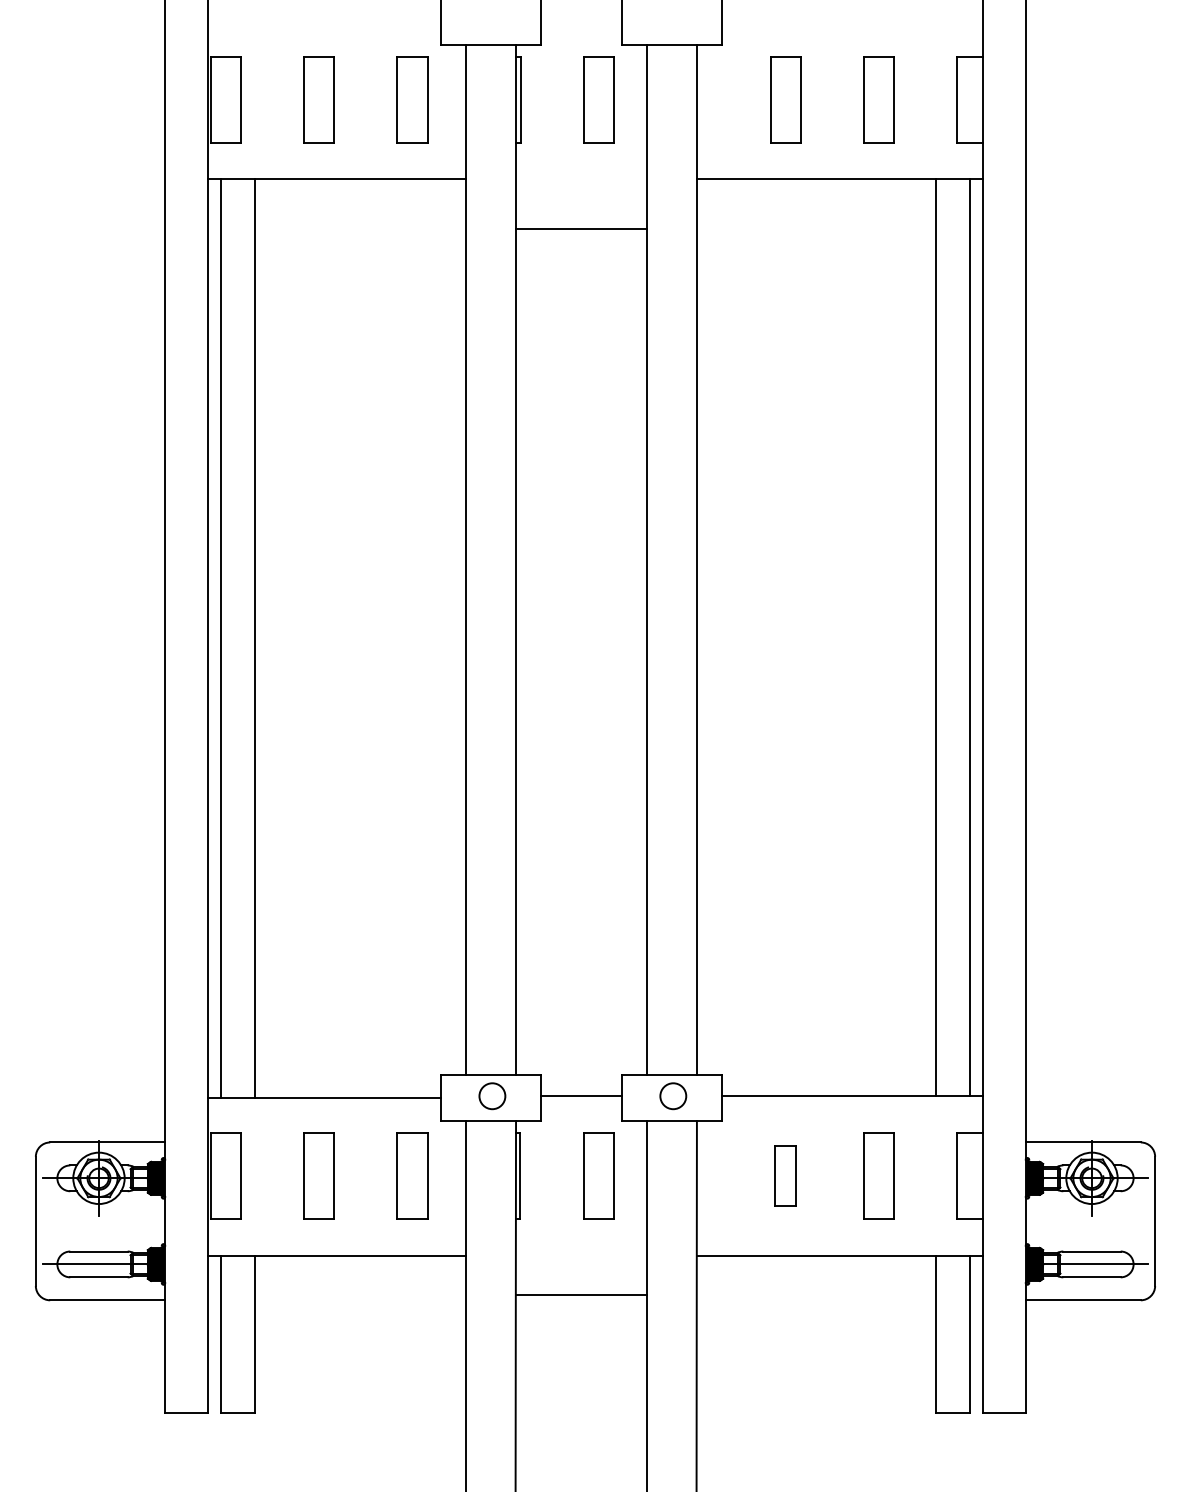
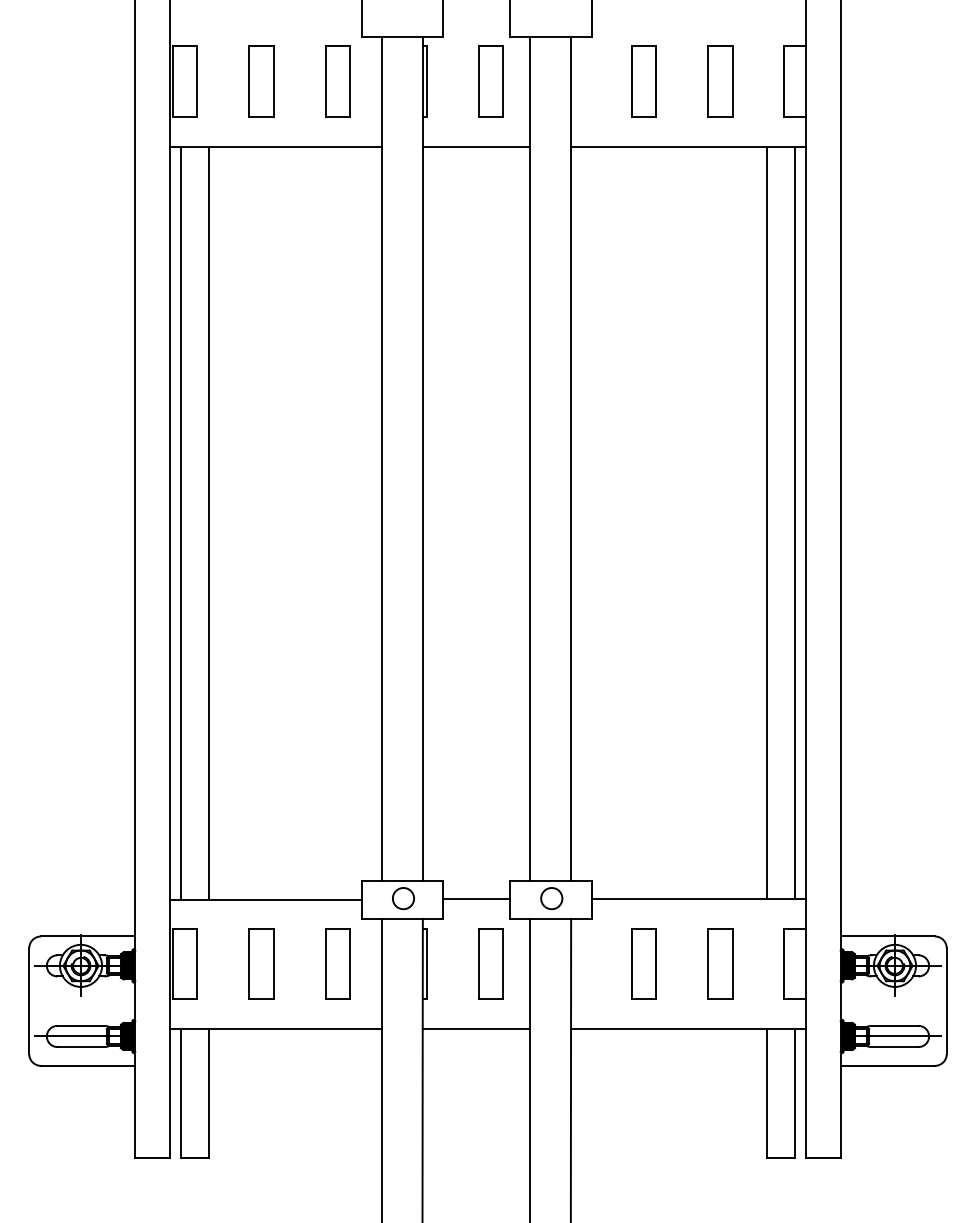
line: (581, 229) -> (476, 147), moved
part: (785, 1175) -> (643, 963), size x1.43
line: (581, 1294) -> (476, 1029), moved

